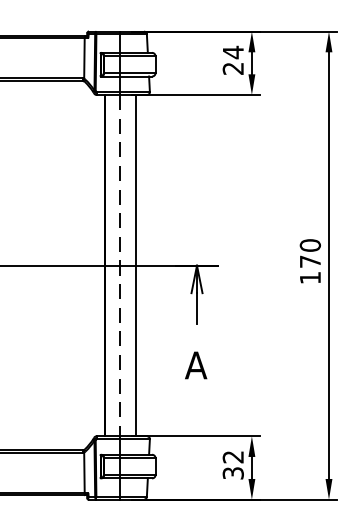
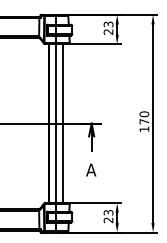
text: (233, 52) -> (108, 24), 24 -> 23
line: (119, 267) -> (55, 124), dashed -> solid
text: (233, 465) -> (108, 216), 32 -> 23

